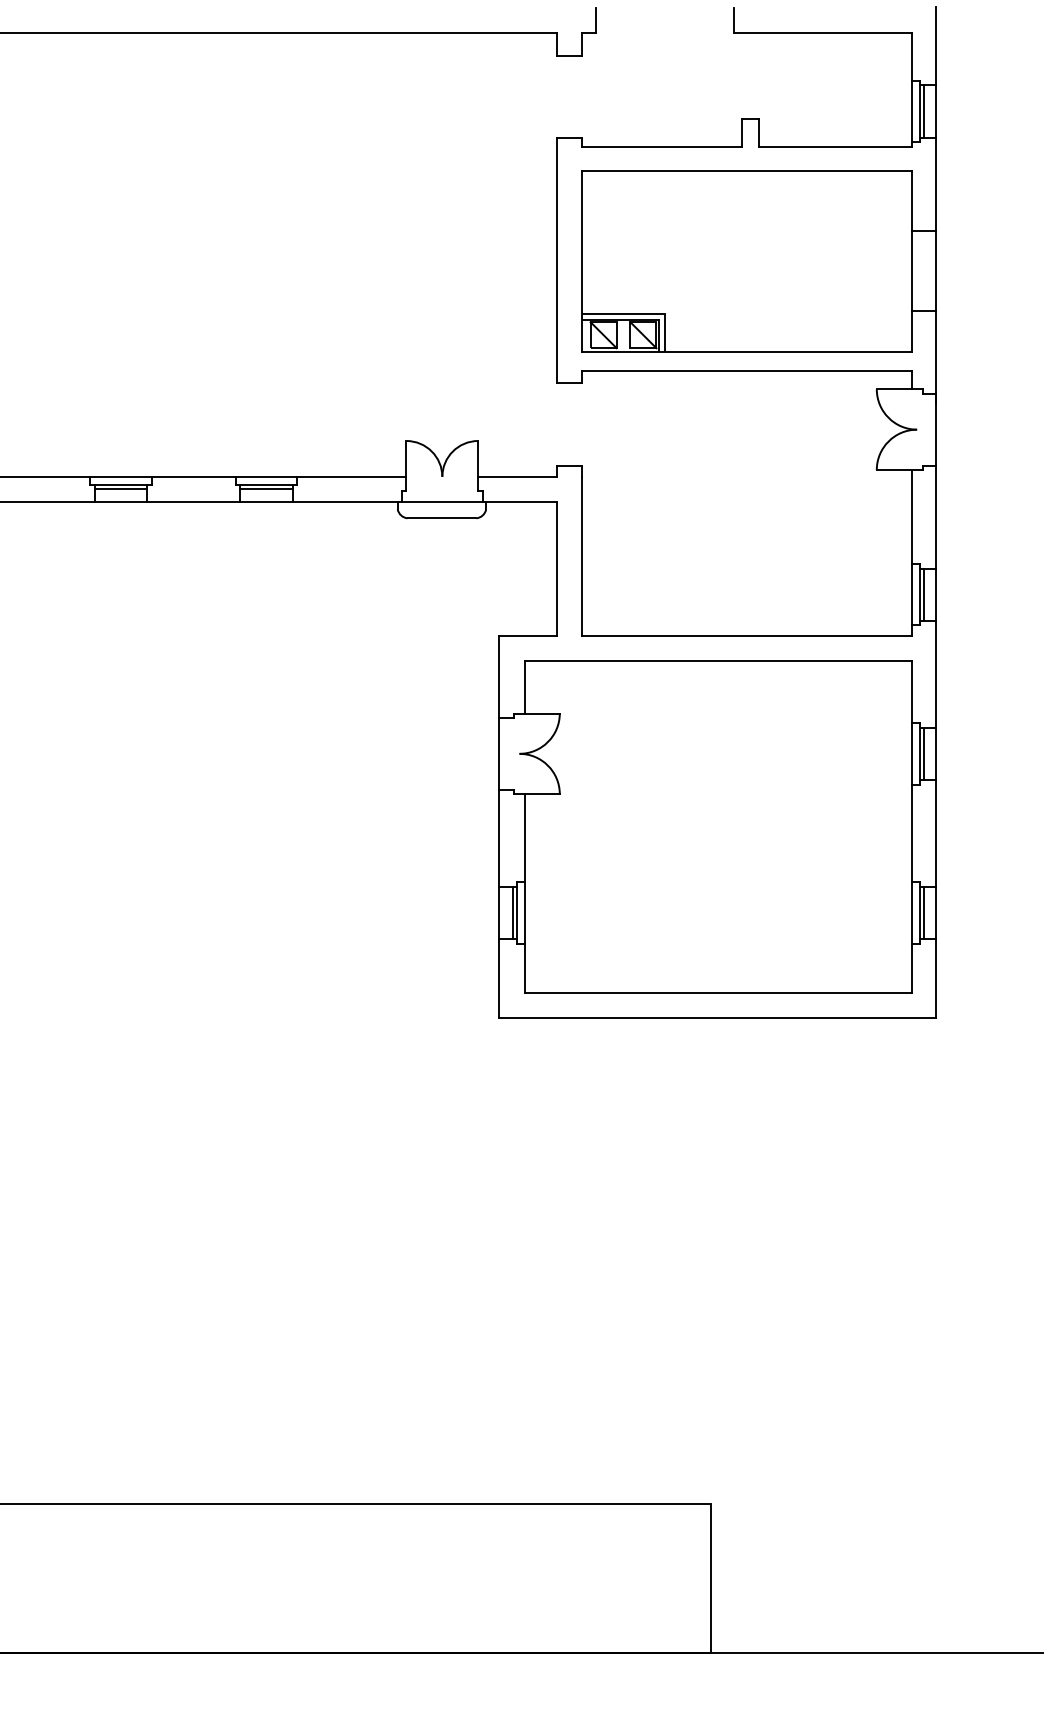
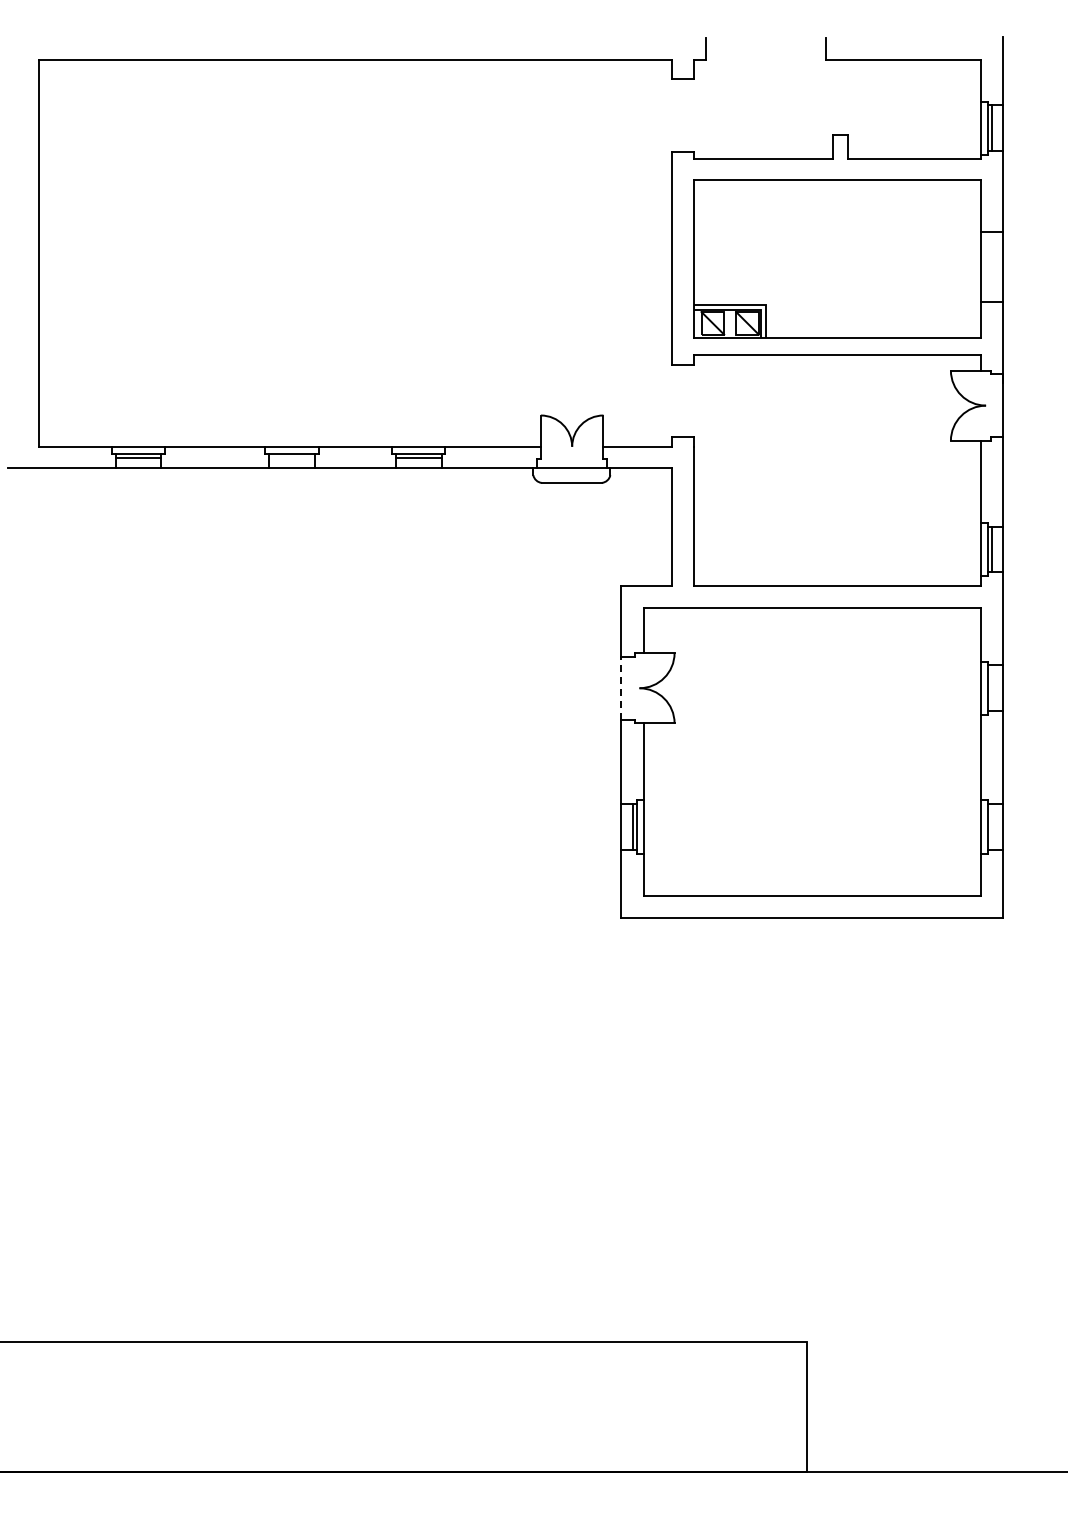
line: (120, 489) -> (291, 457), removed
line: (498, 752) -> (621, 687), solid -> dashed
line: (924, 754) -> (992, 688), removed
line: (924, 912) -> (992, 826), removed

